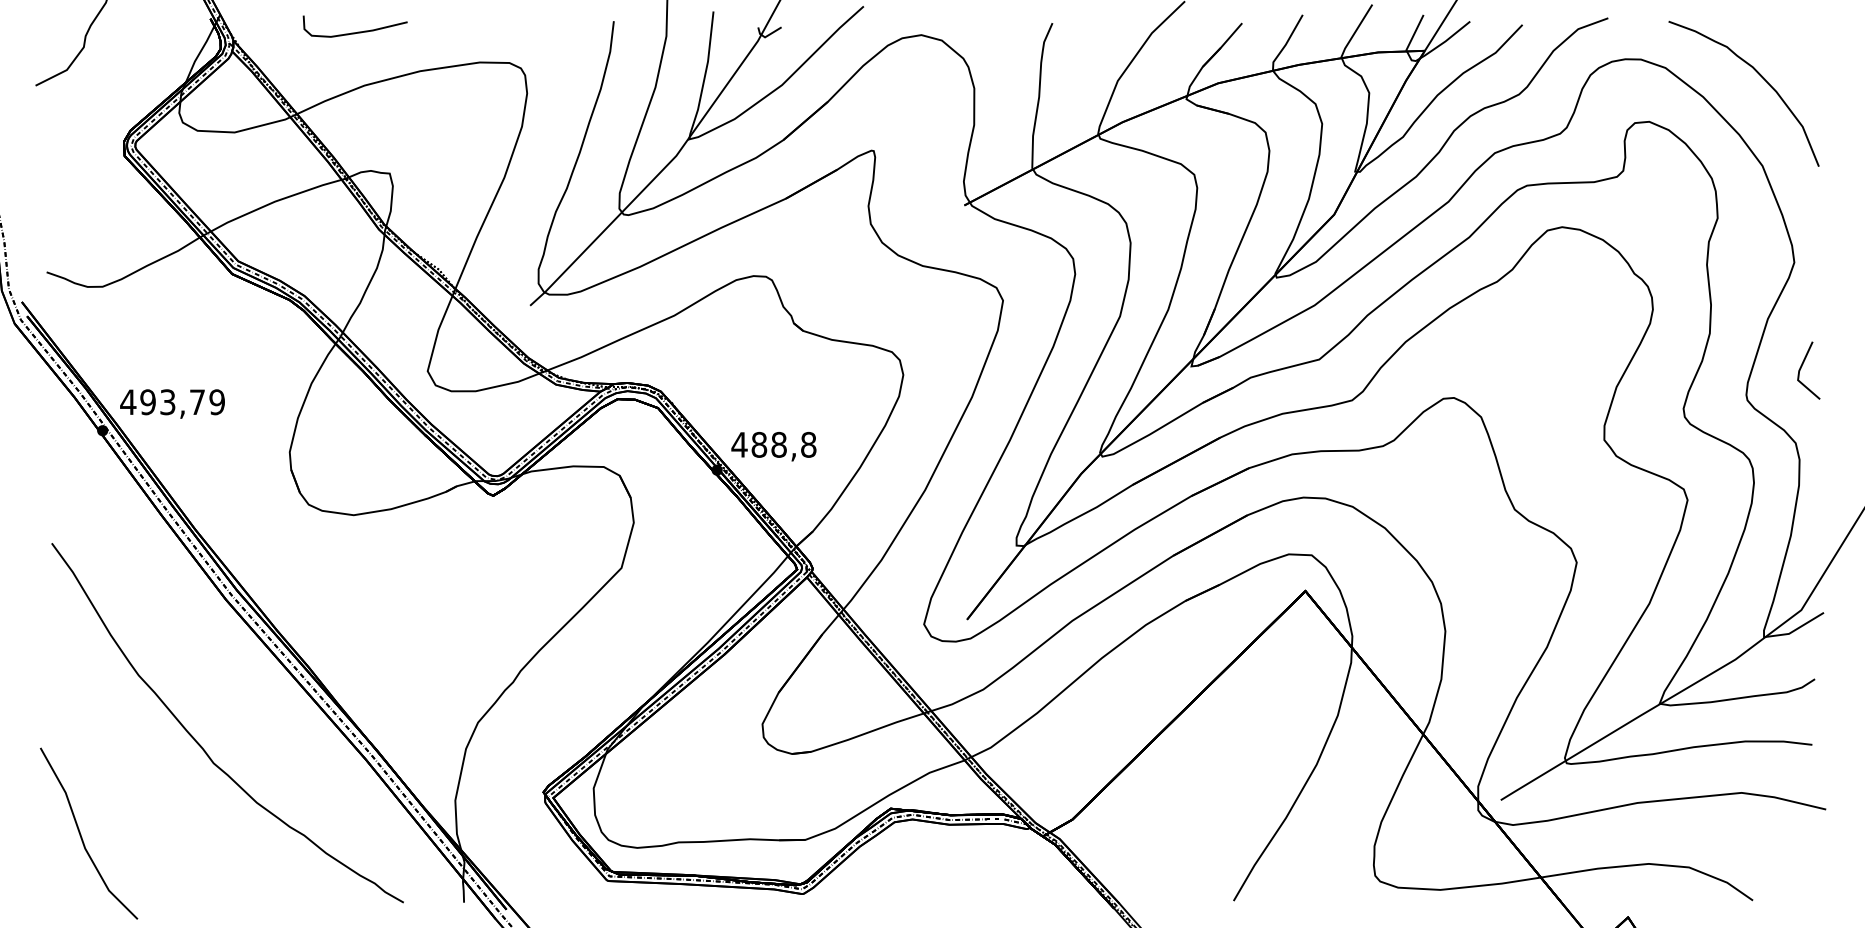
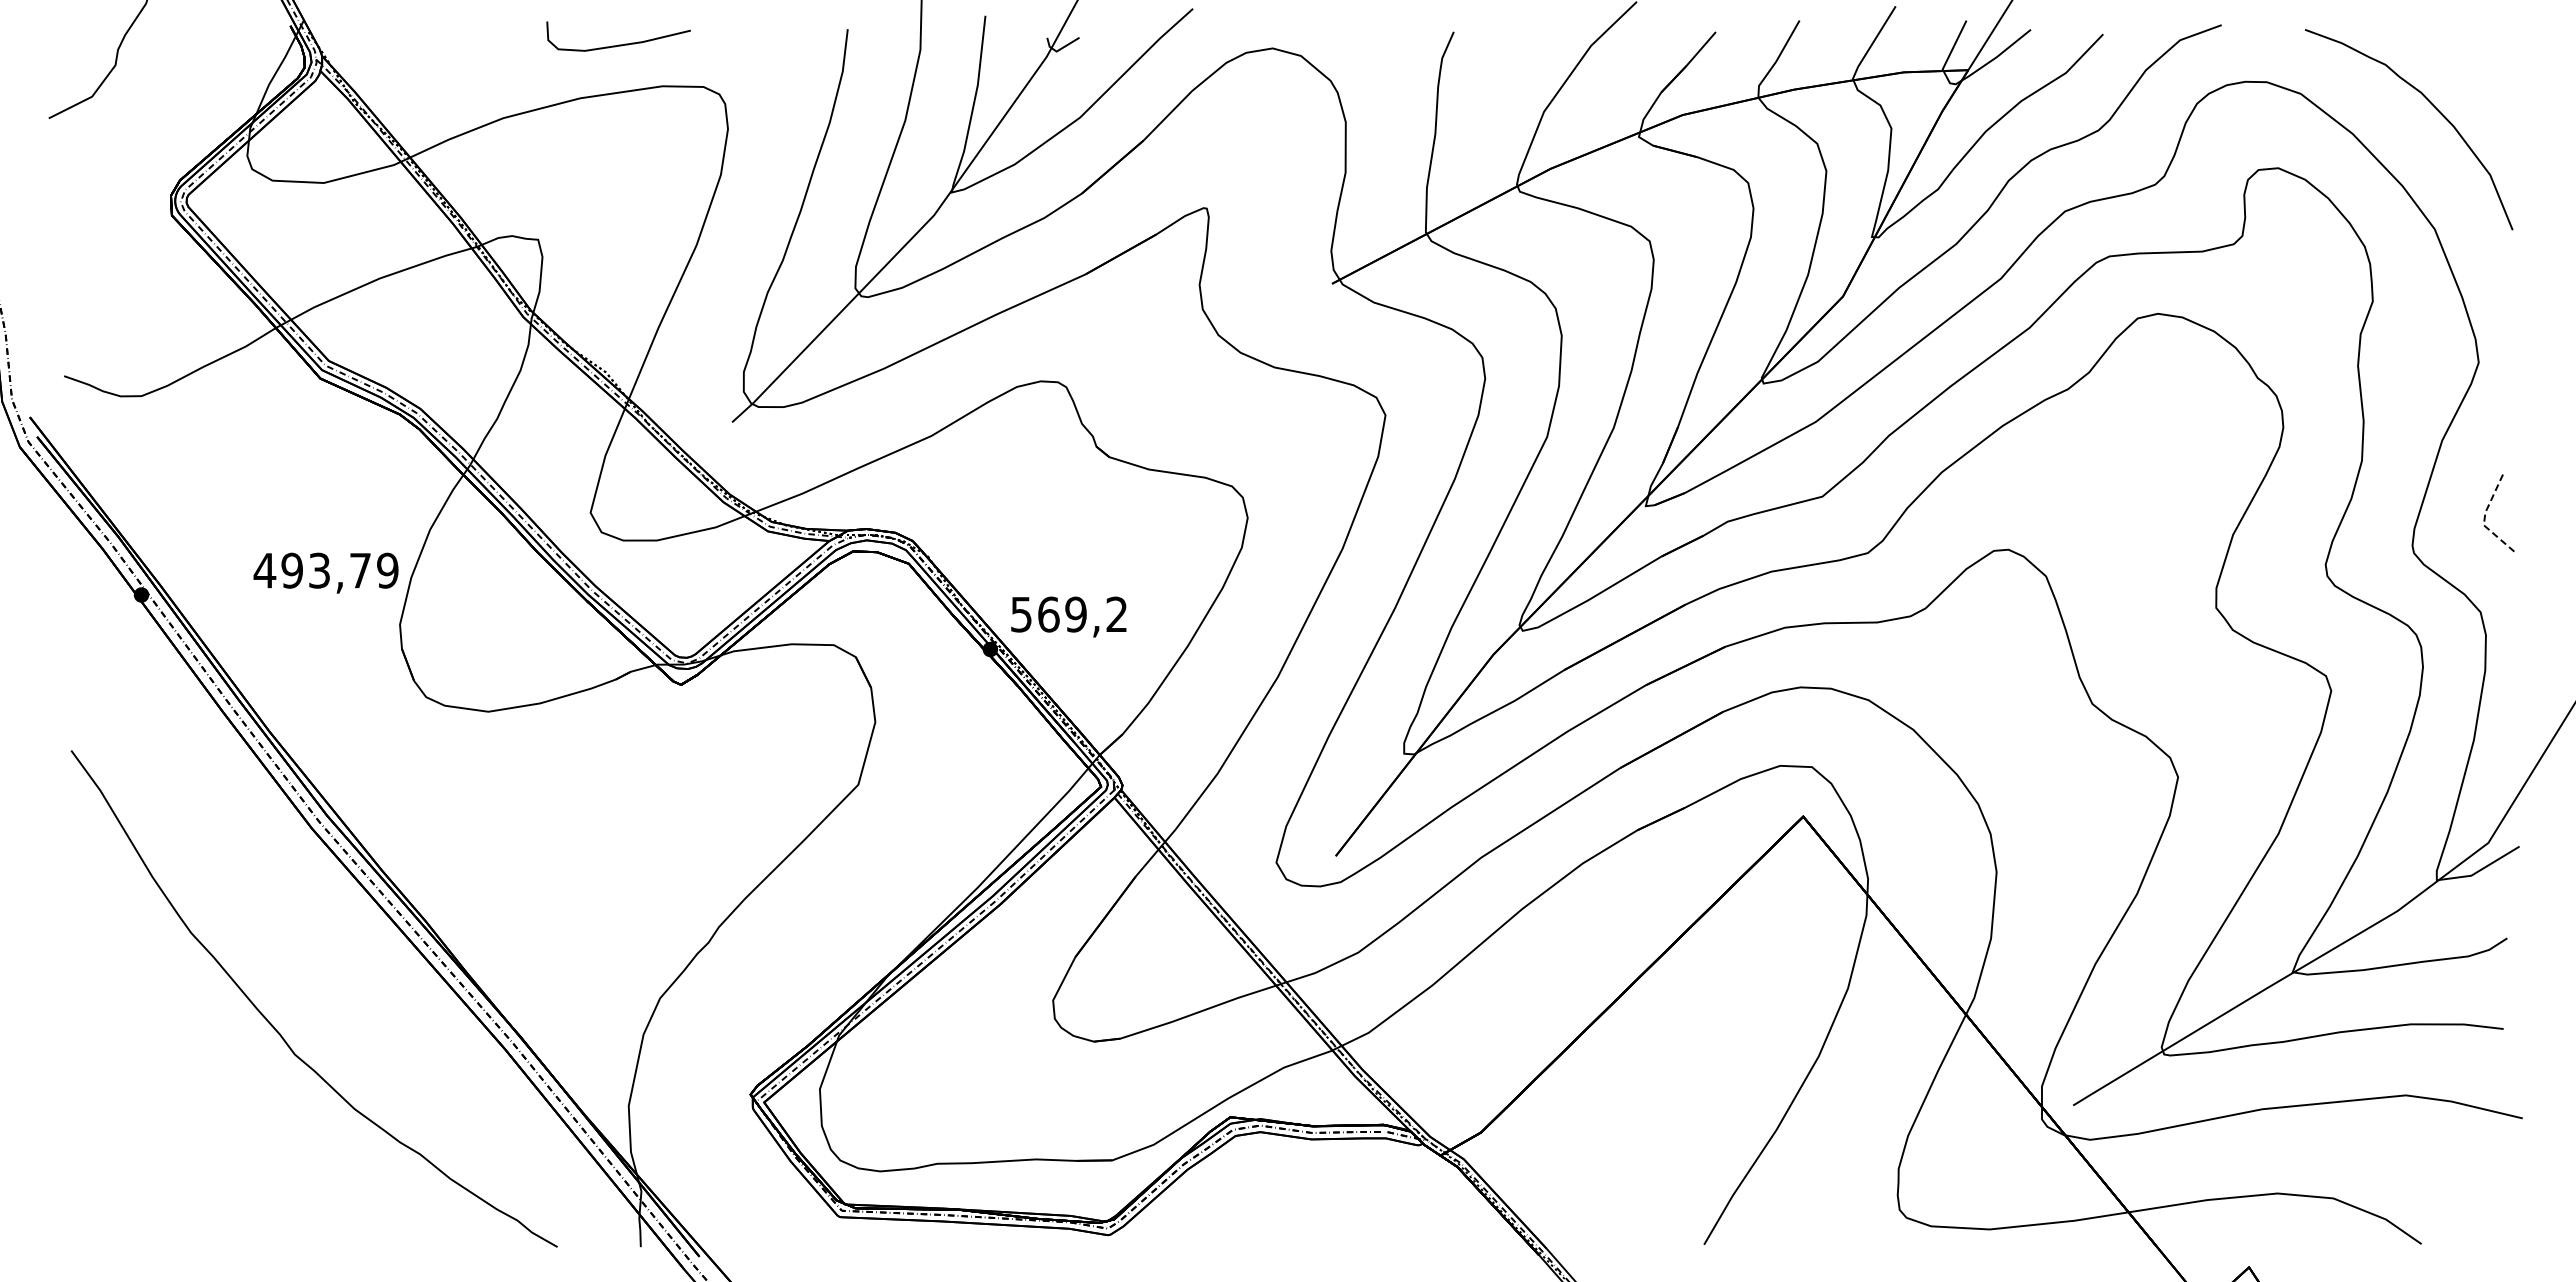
curve: (355, 32) -> (618, 44), moved
line: (1798, 373) -> (2484, 516), solid -> dashed
text: (172, 403) -> (325, 572), moved
text: (773, 444) -> (1068, 614), 488,8 -> 569,2
line: (81, 835) -> (112, 1154), removed

